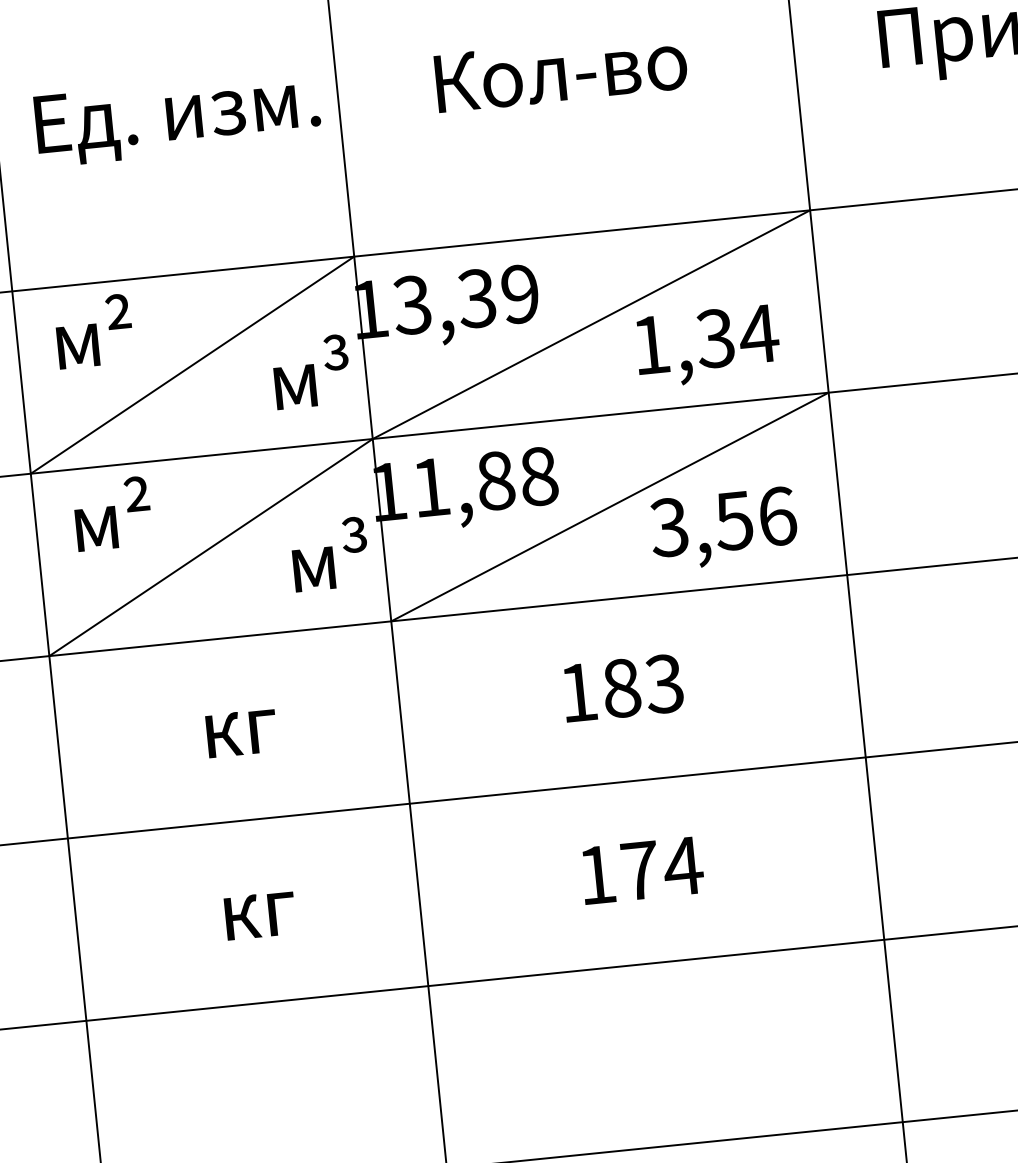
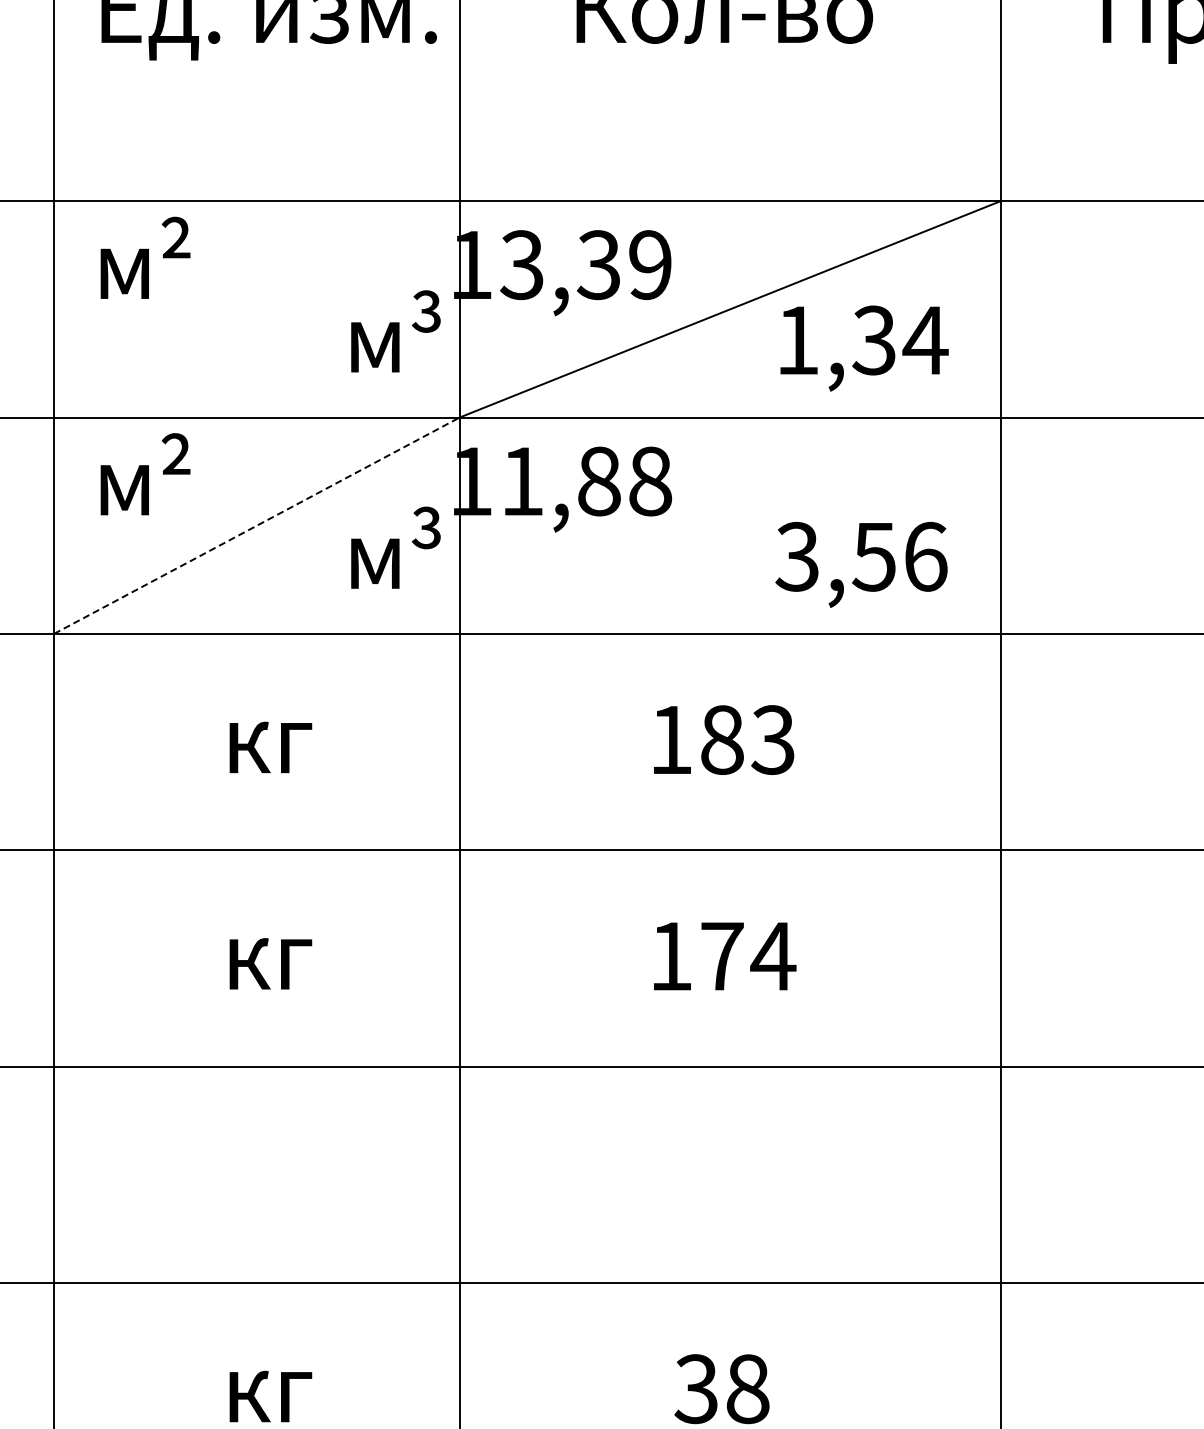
line: (192, 365) -> (256, 309), removed
line: (609, 506) -> (729, 525), removed
line: (210, 547) -> (256, 525), solid -> dashed

